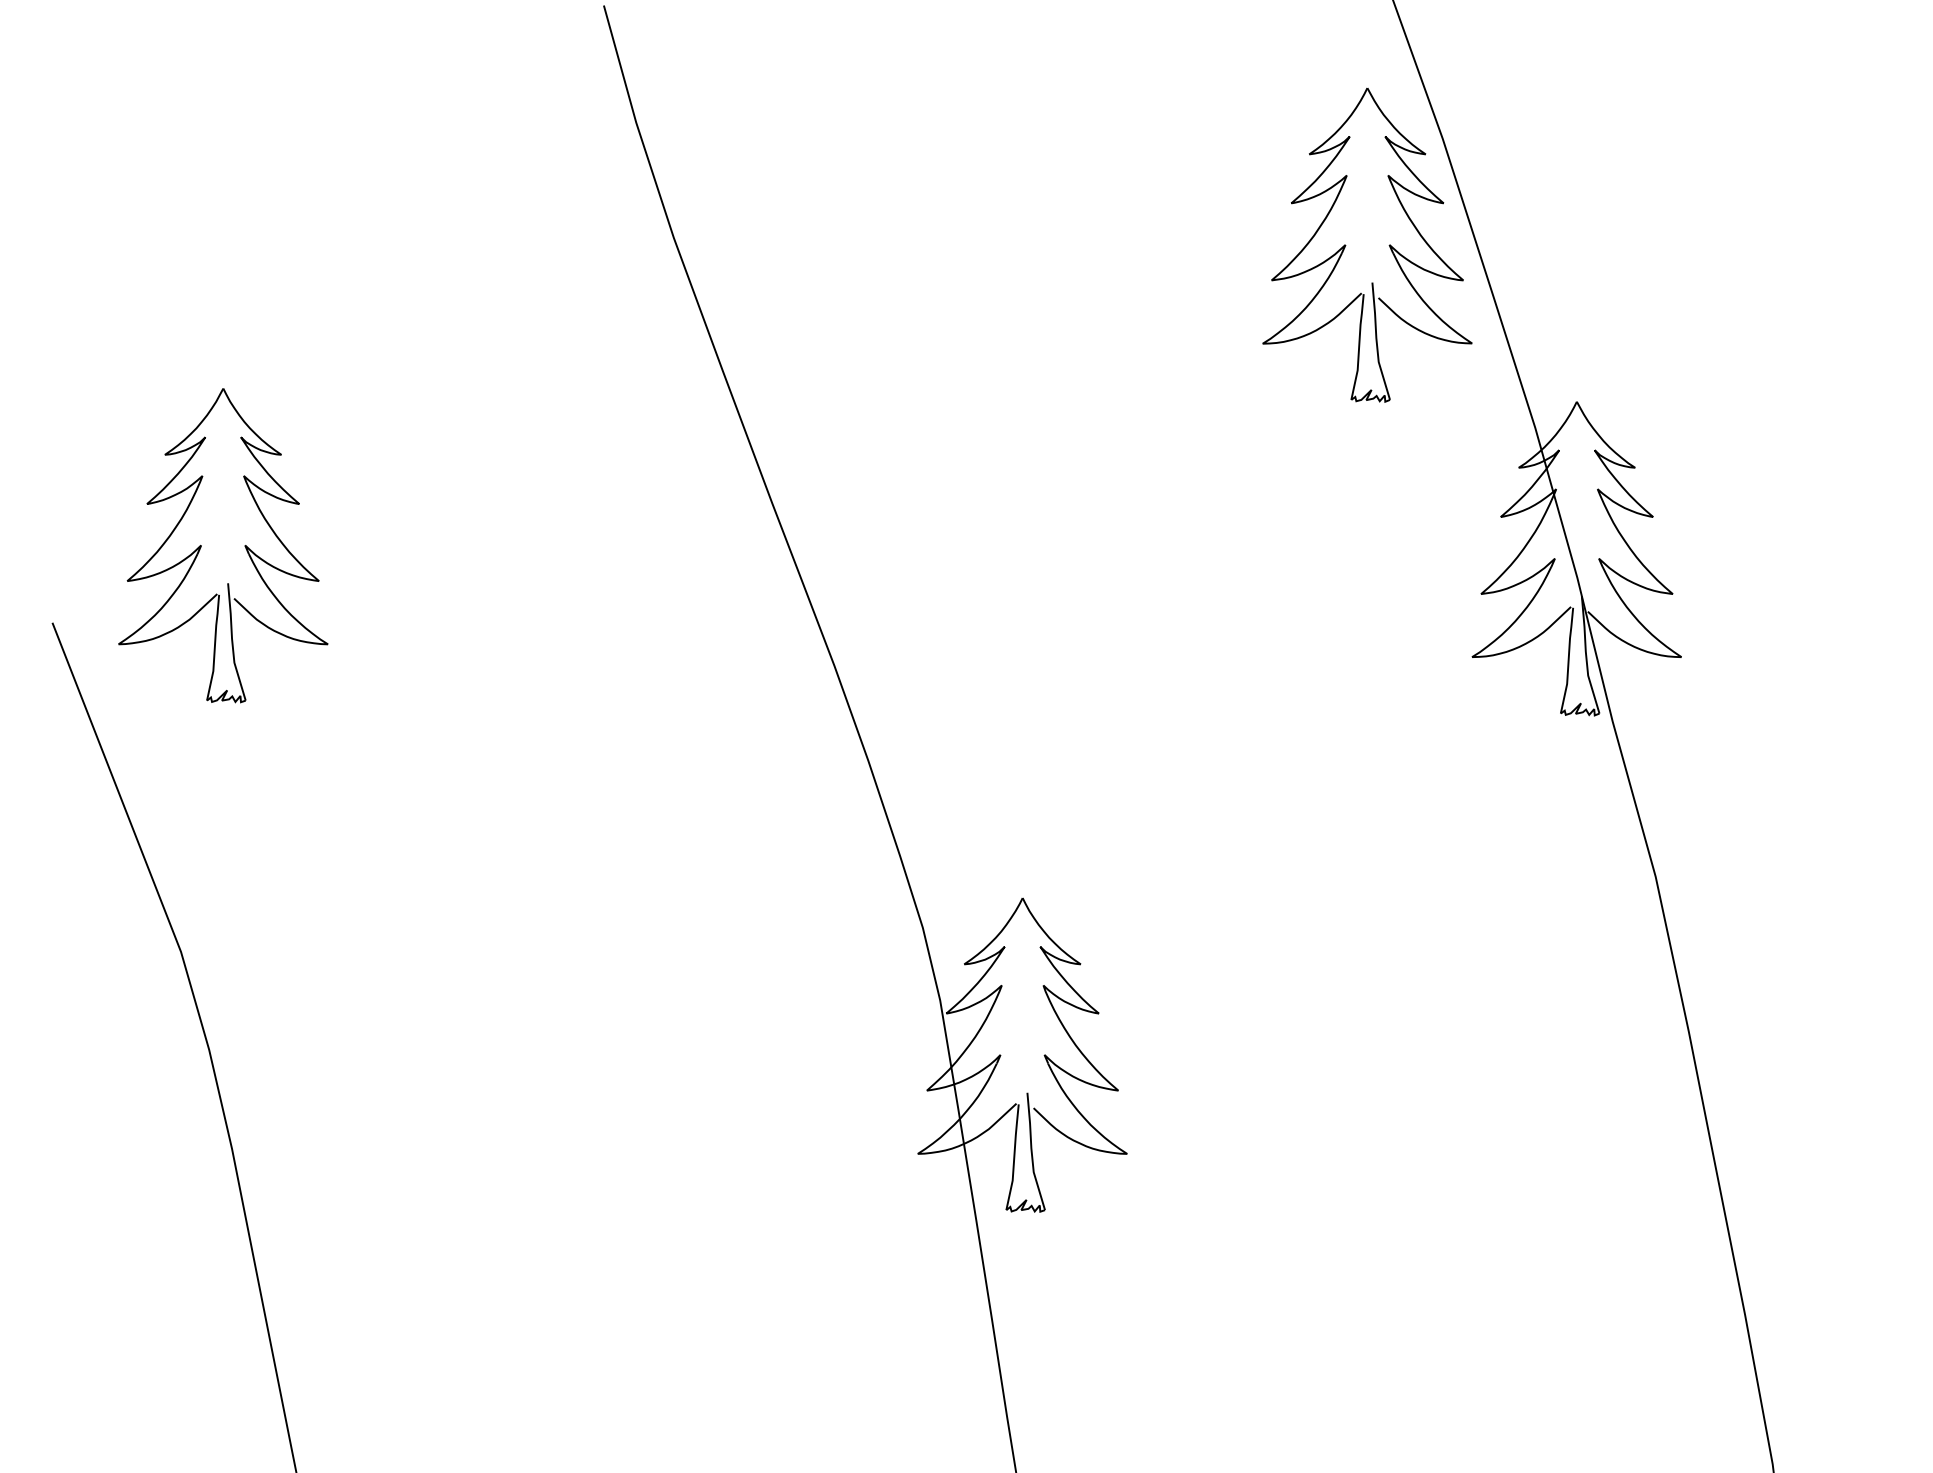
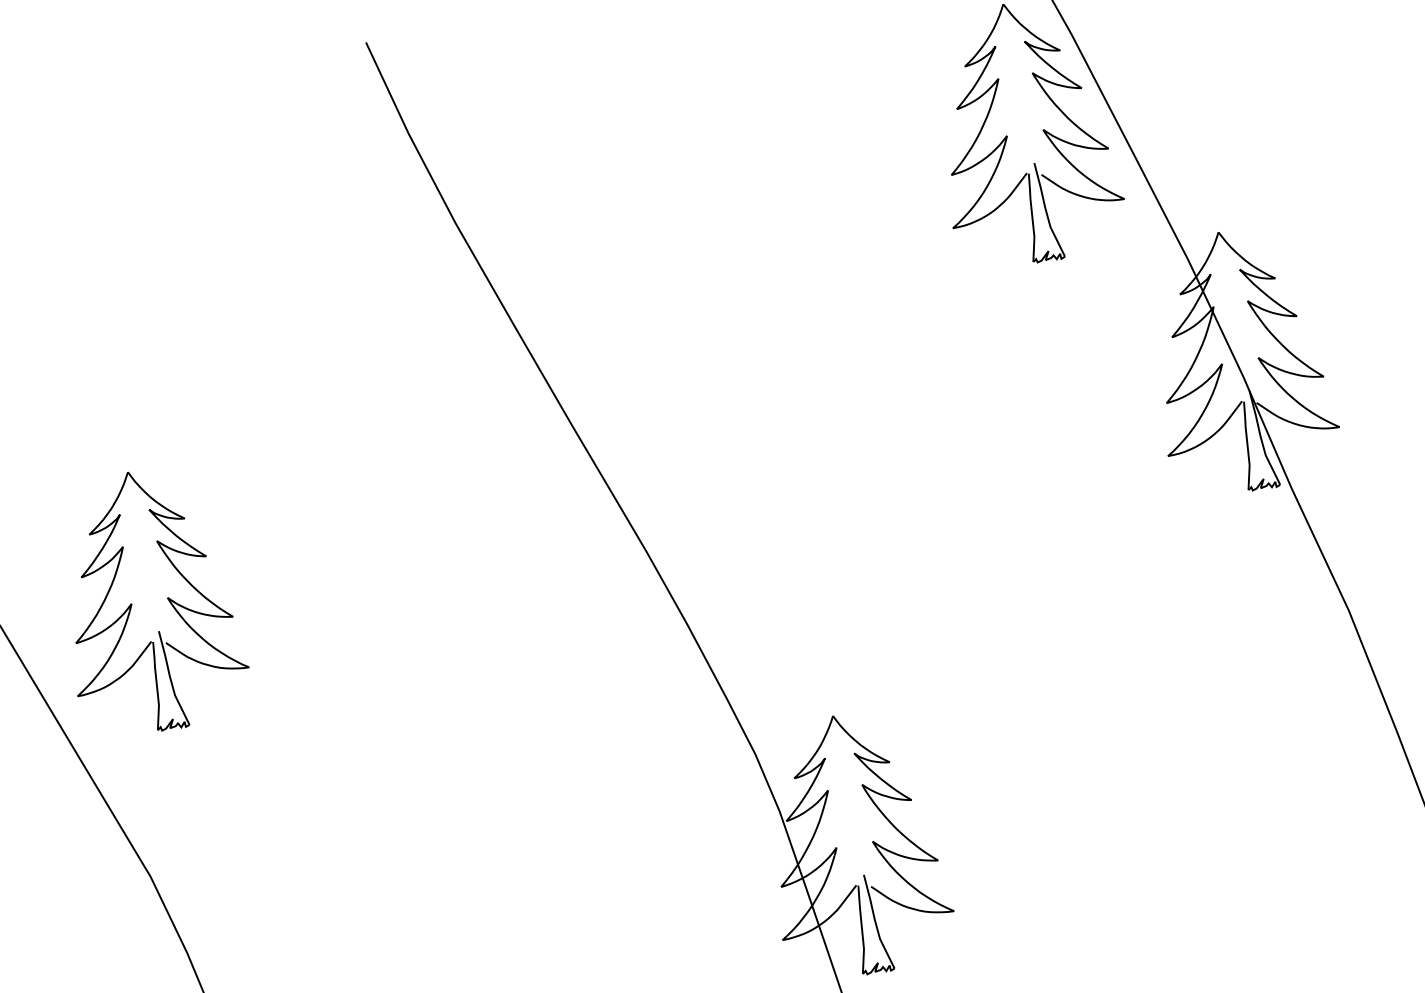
part: (244, 545) -> (167, 597), moved

